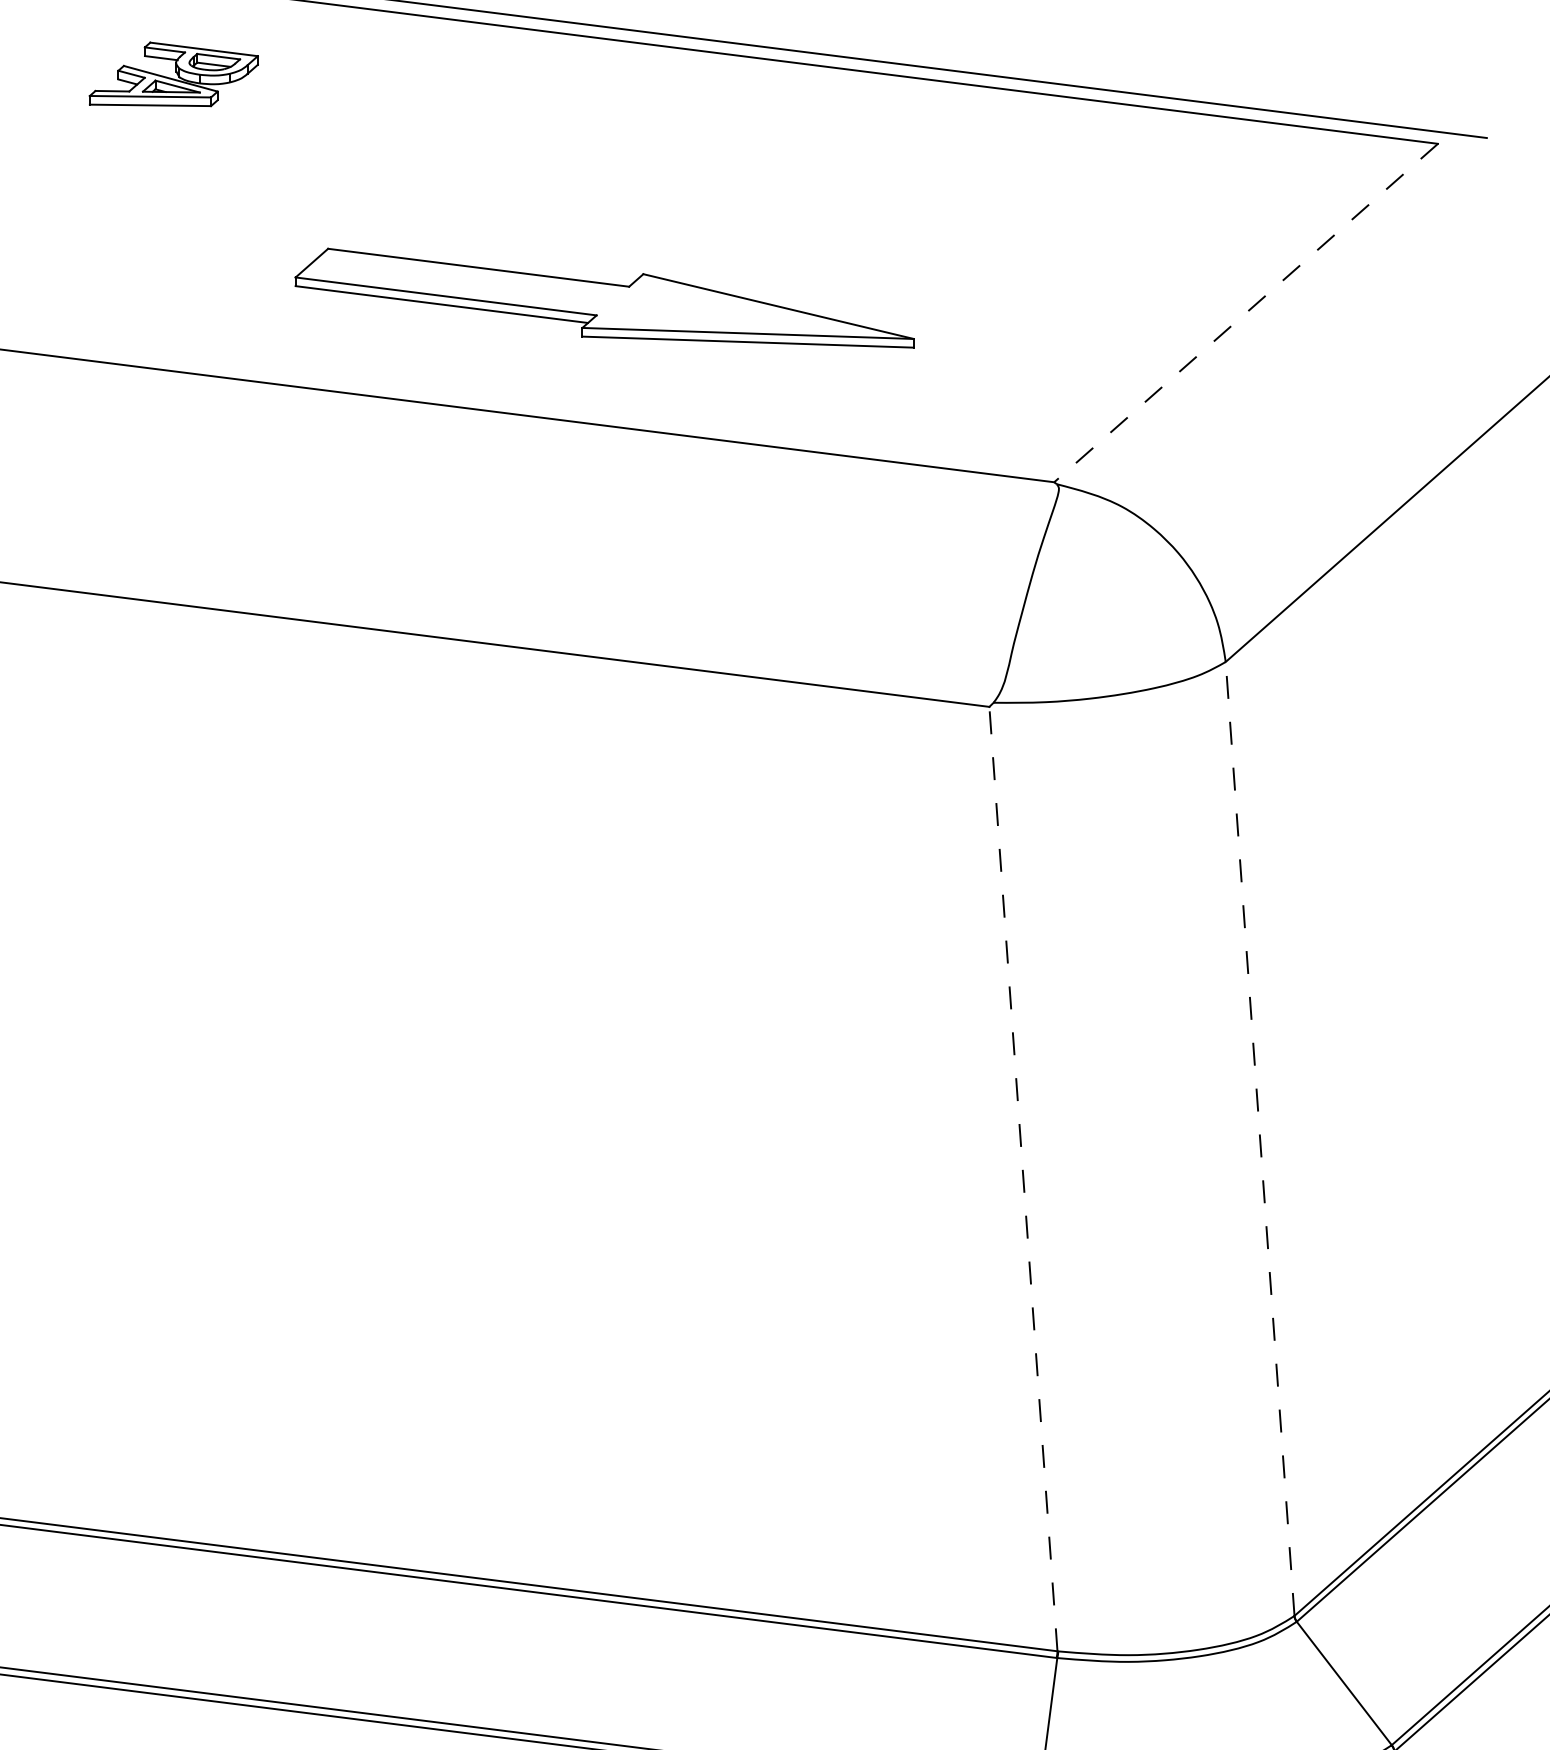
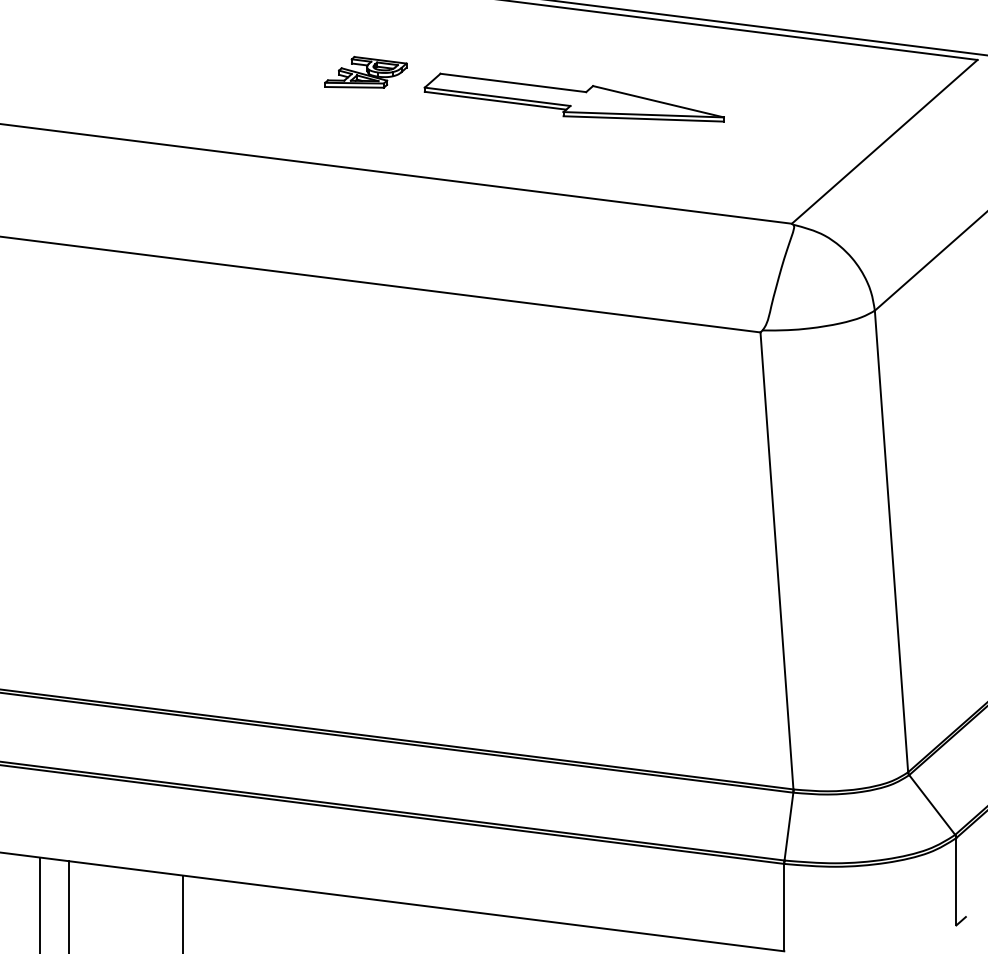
part: (173, 74) -> (365, 72), moved
part: (602, 297) -> (573, 97), moved
line: (1245, 312) -> (884, 141), dashed -> solid
line: (1260, 1138) -> (891, 541), dashed -> solid
line: (1022, 1178) -> (776, 560), dashed -> solid

